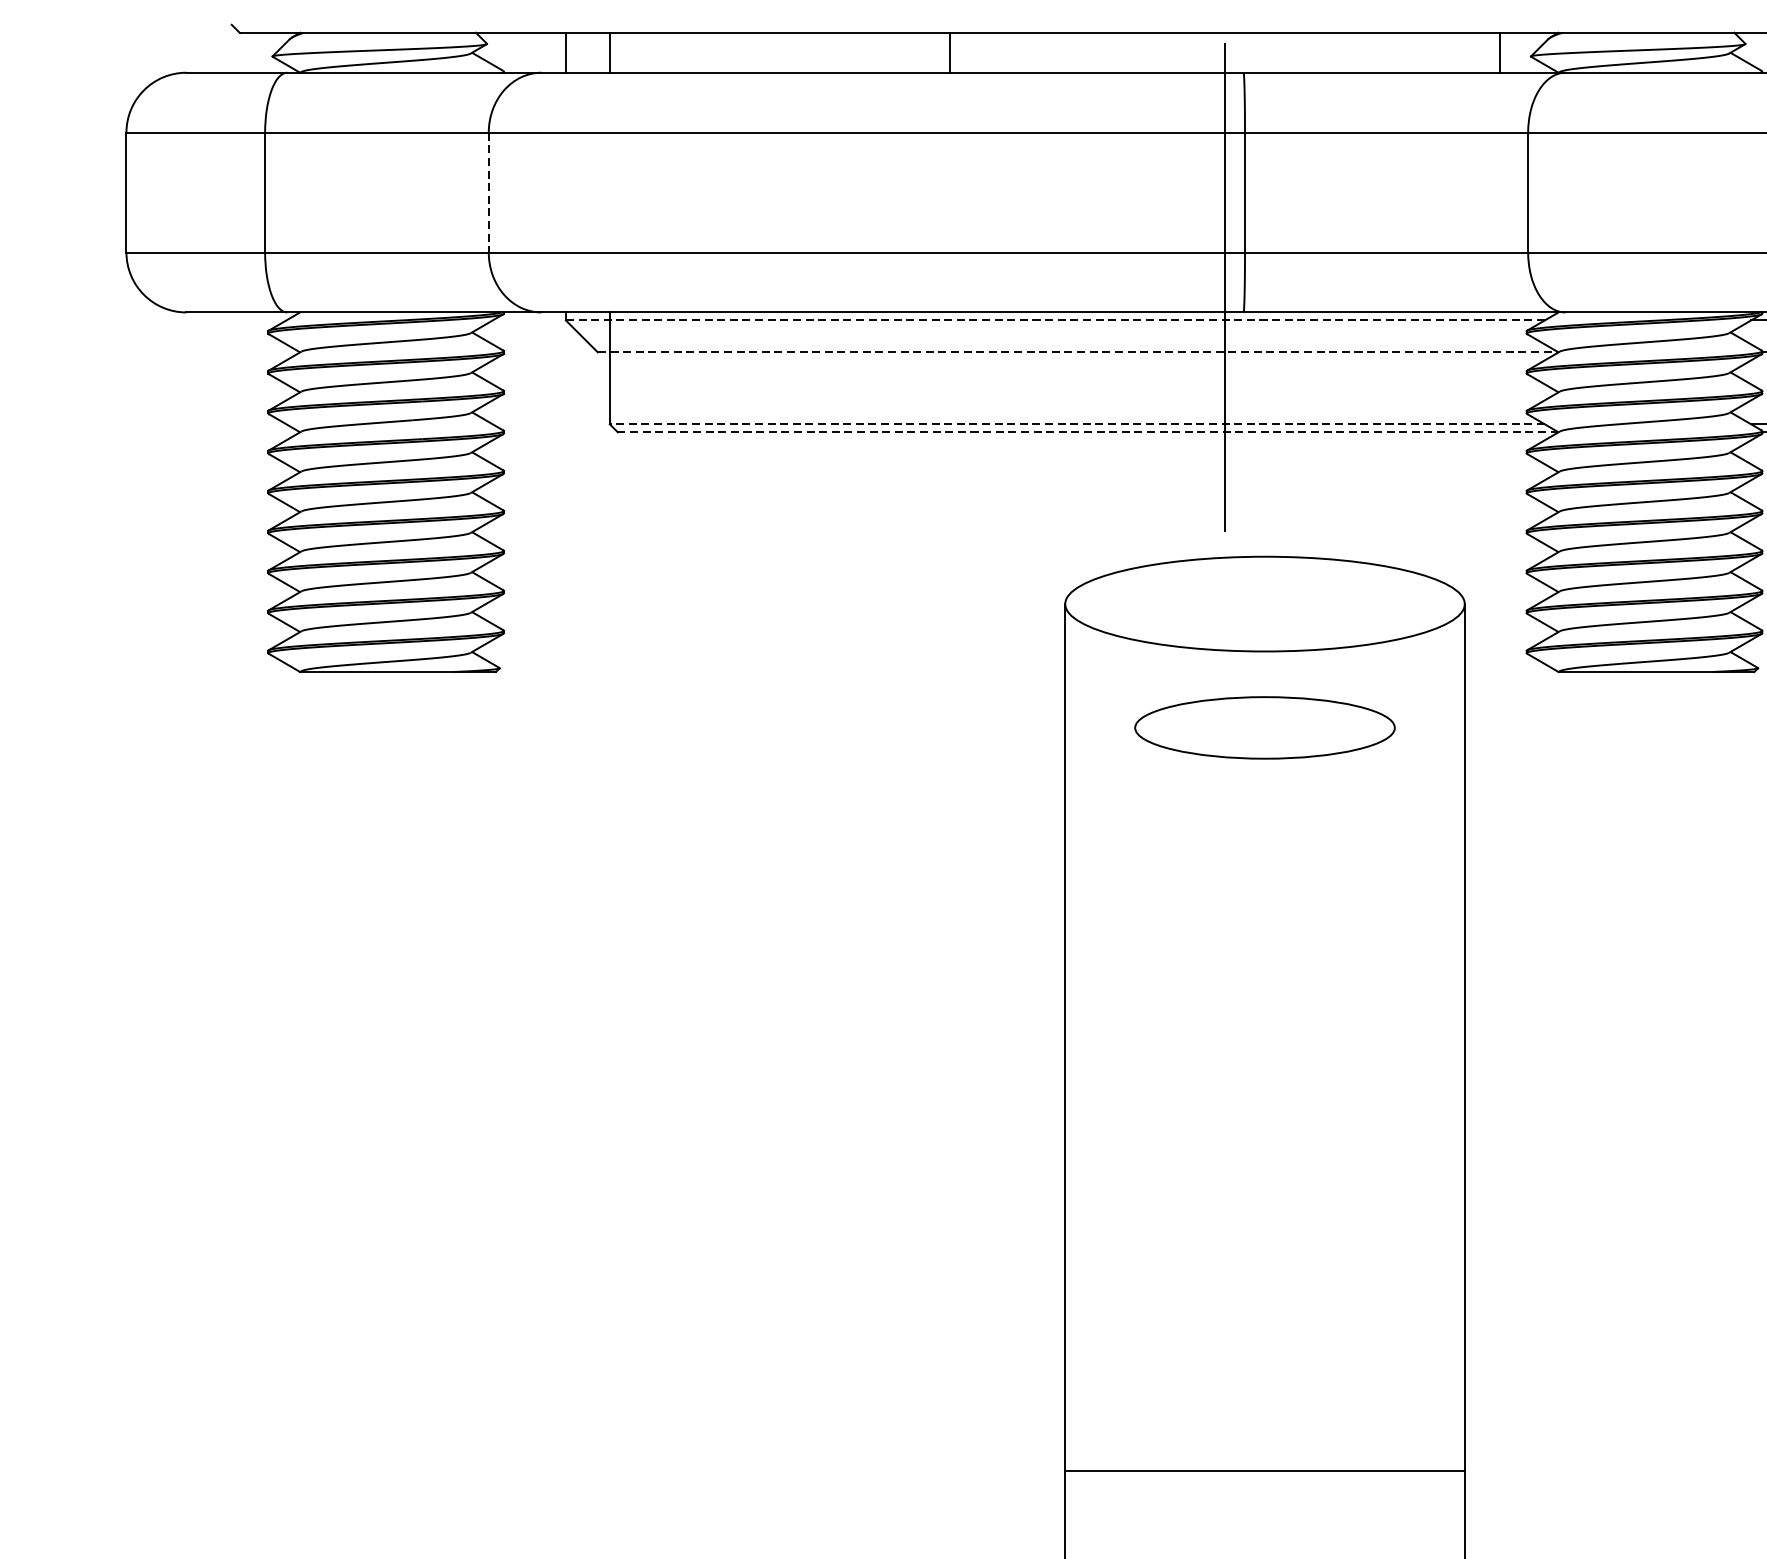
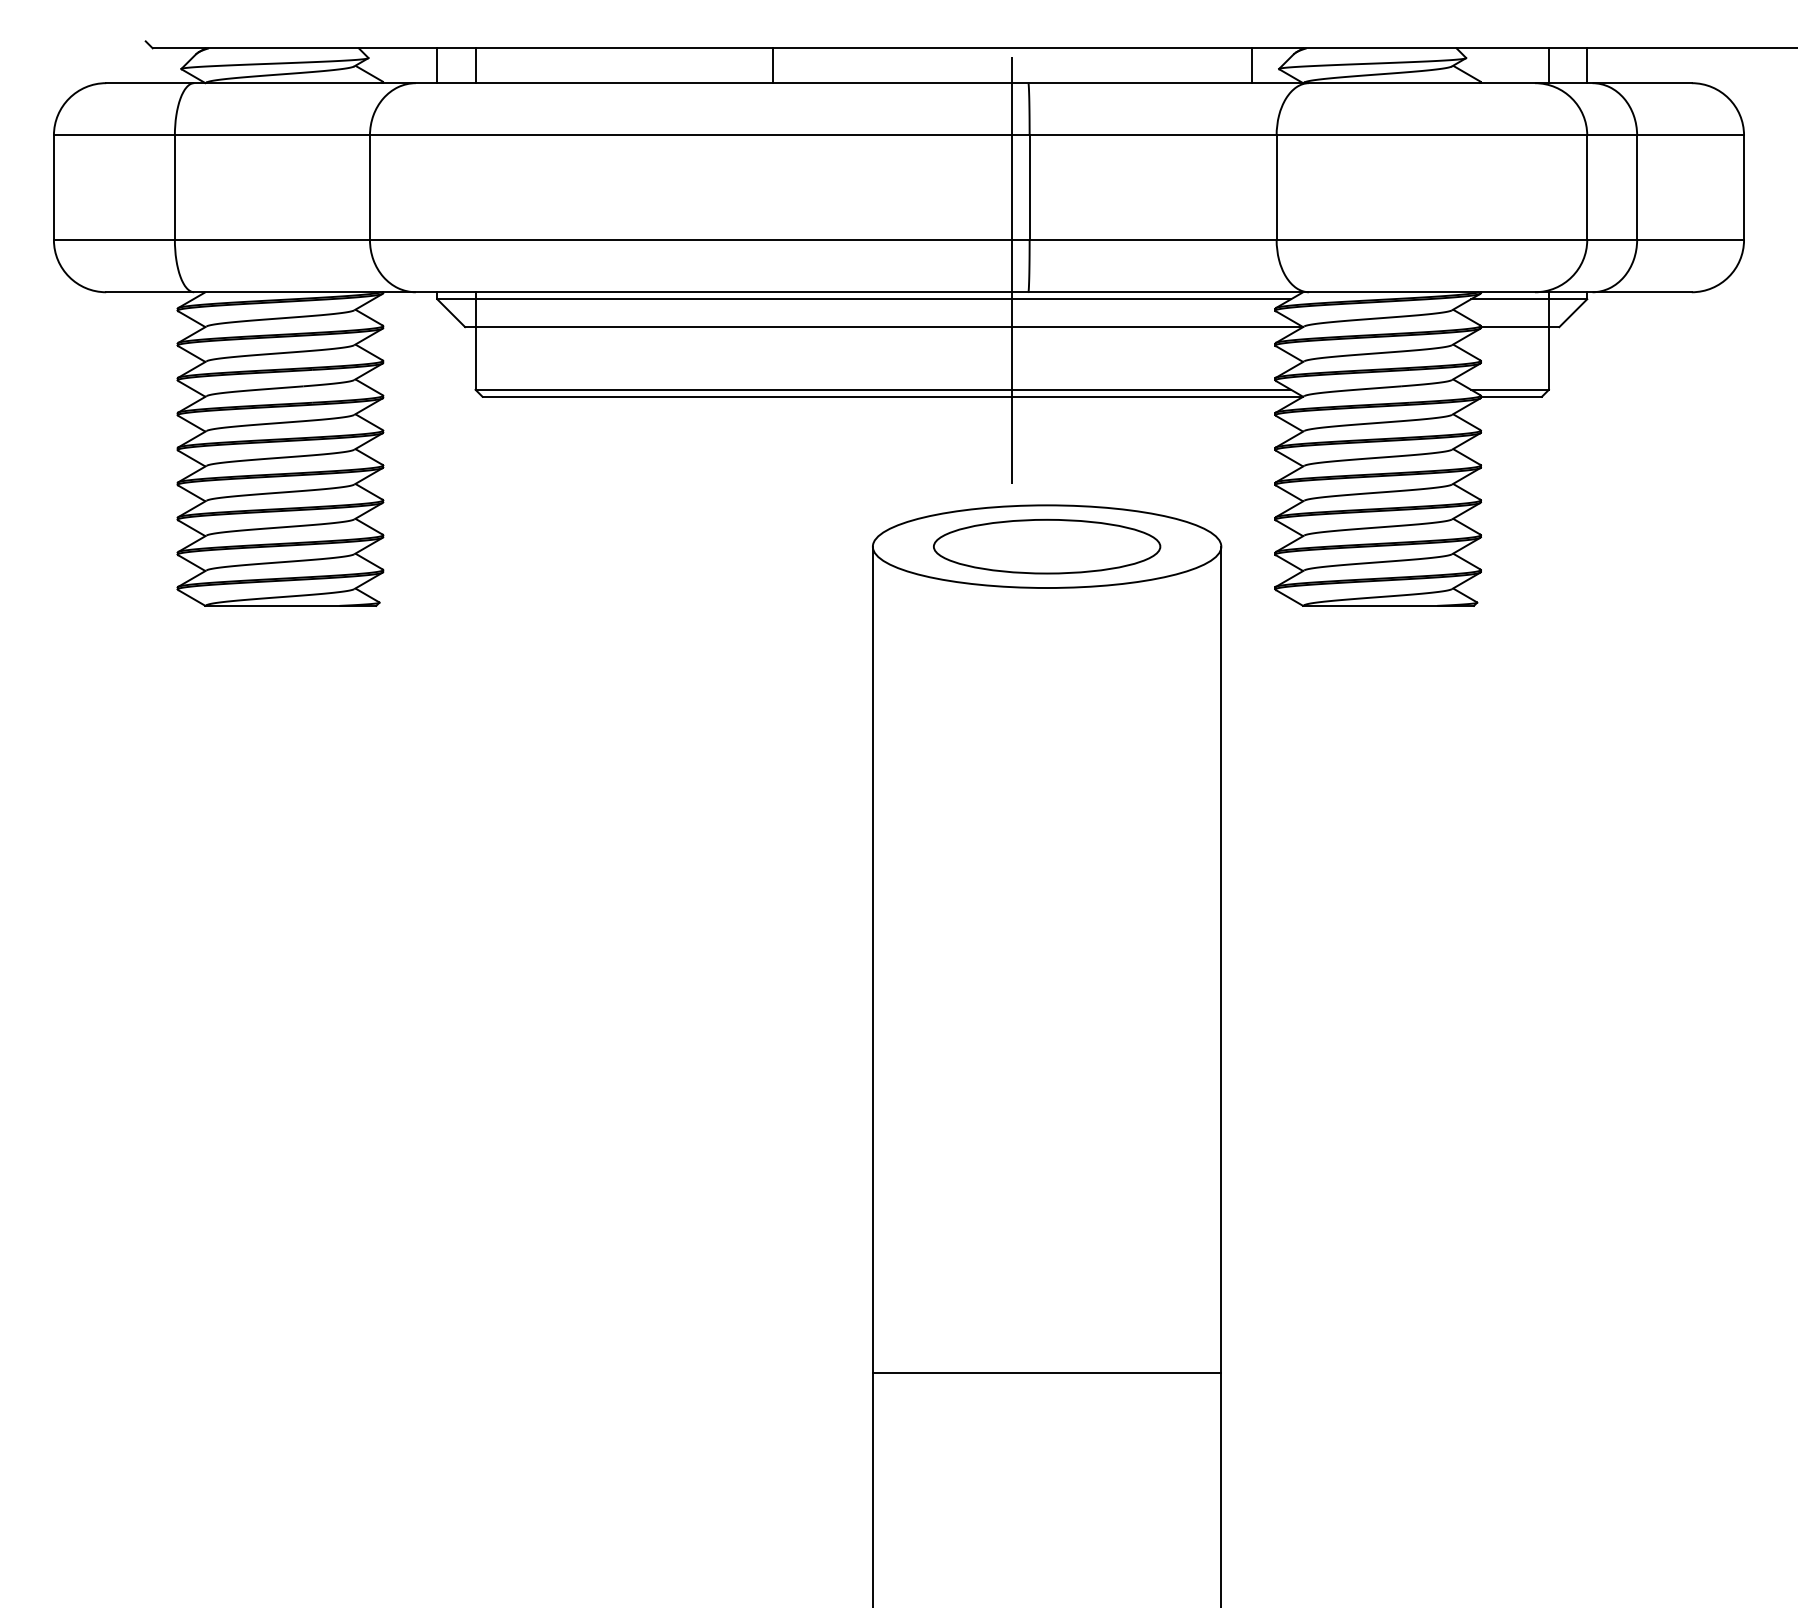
line: (488, 193) -> (369, 188), dashed -> solid
line: (1055, 320) -> (864, 299), dashed -> solid
line: (1078, 352) -> (884, 327), dashed -> solid
line: (1077, 423) -> (883, 389), dashed -> solid
line: (1087, 431) -> (892, 396), dashed -> solid
part: (1265, 727) -> (1047, 546), moved
line: (1264, 1470) -> (1046, 1372), moved

